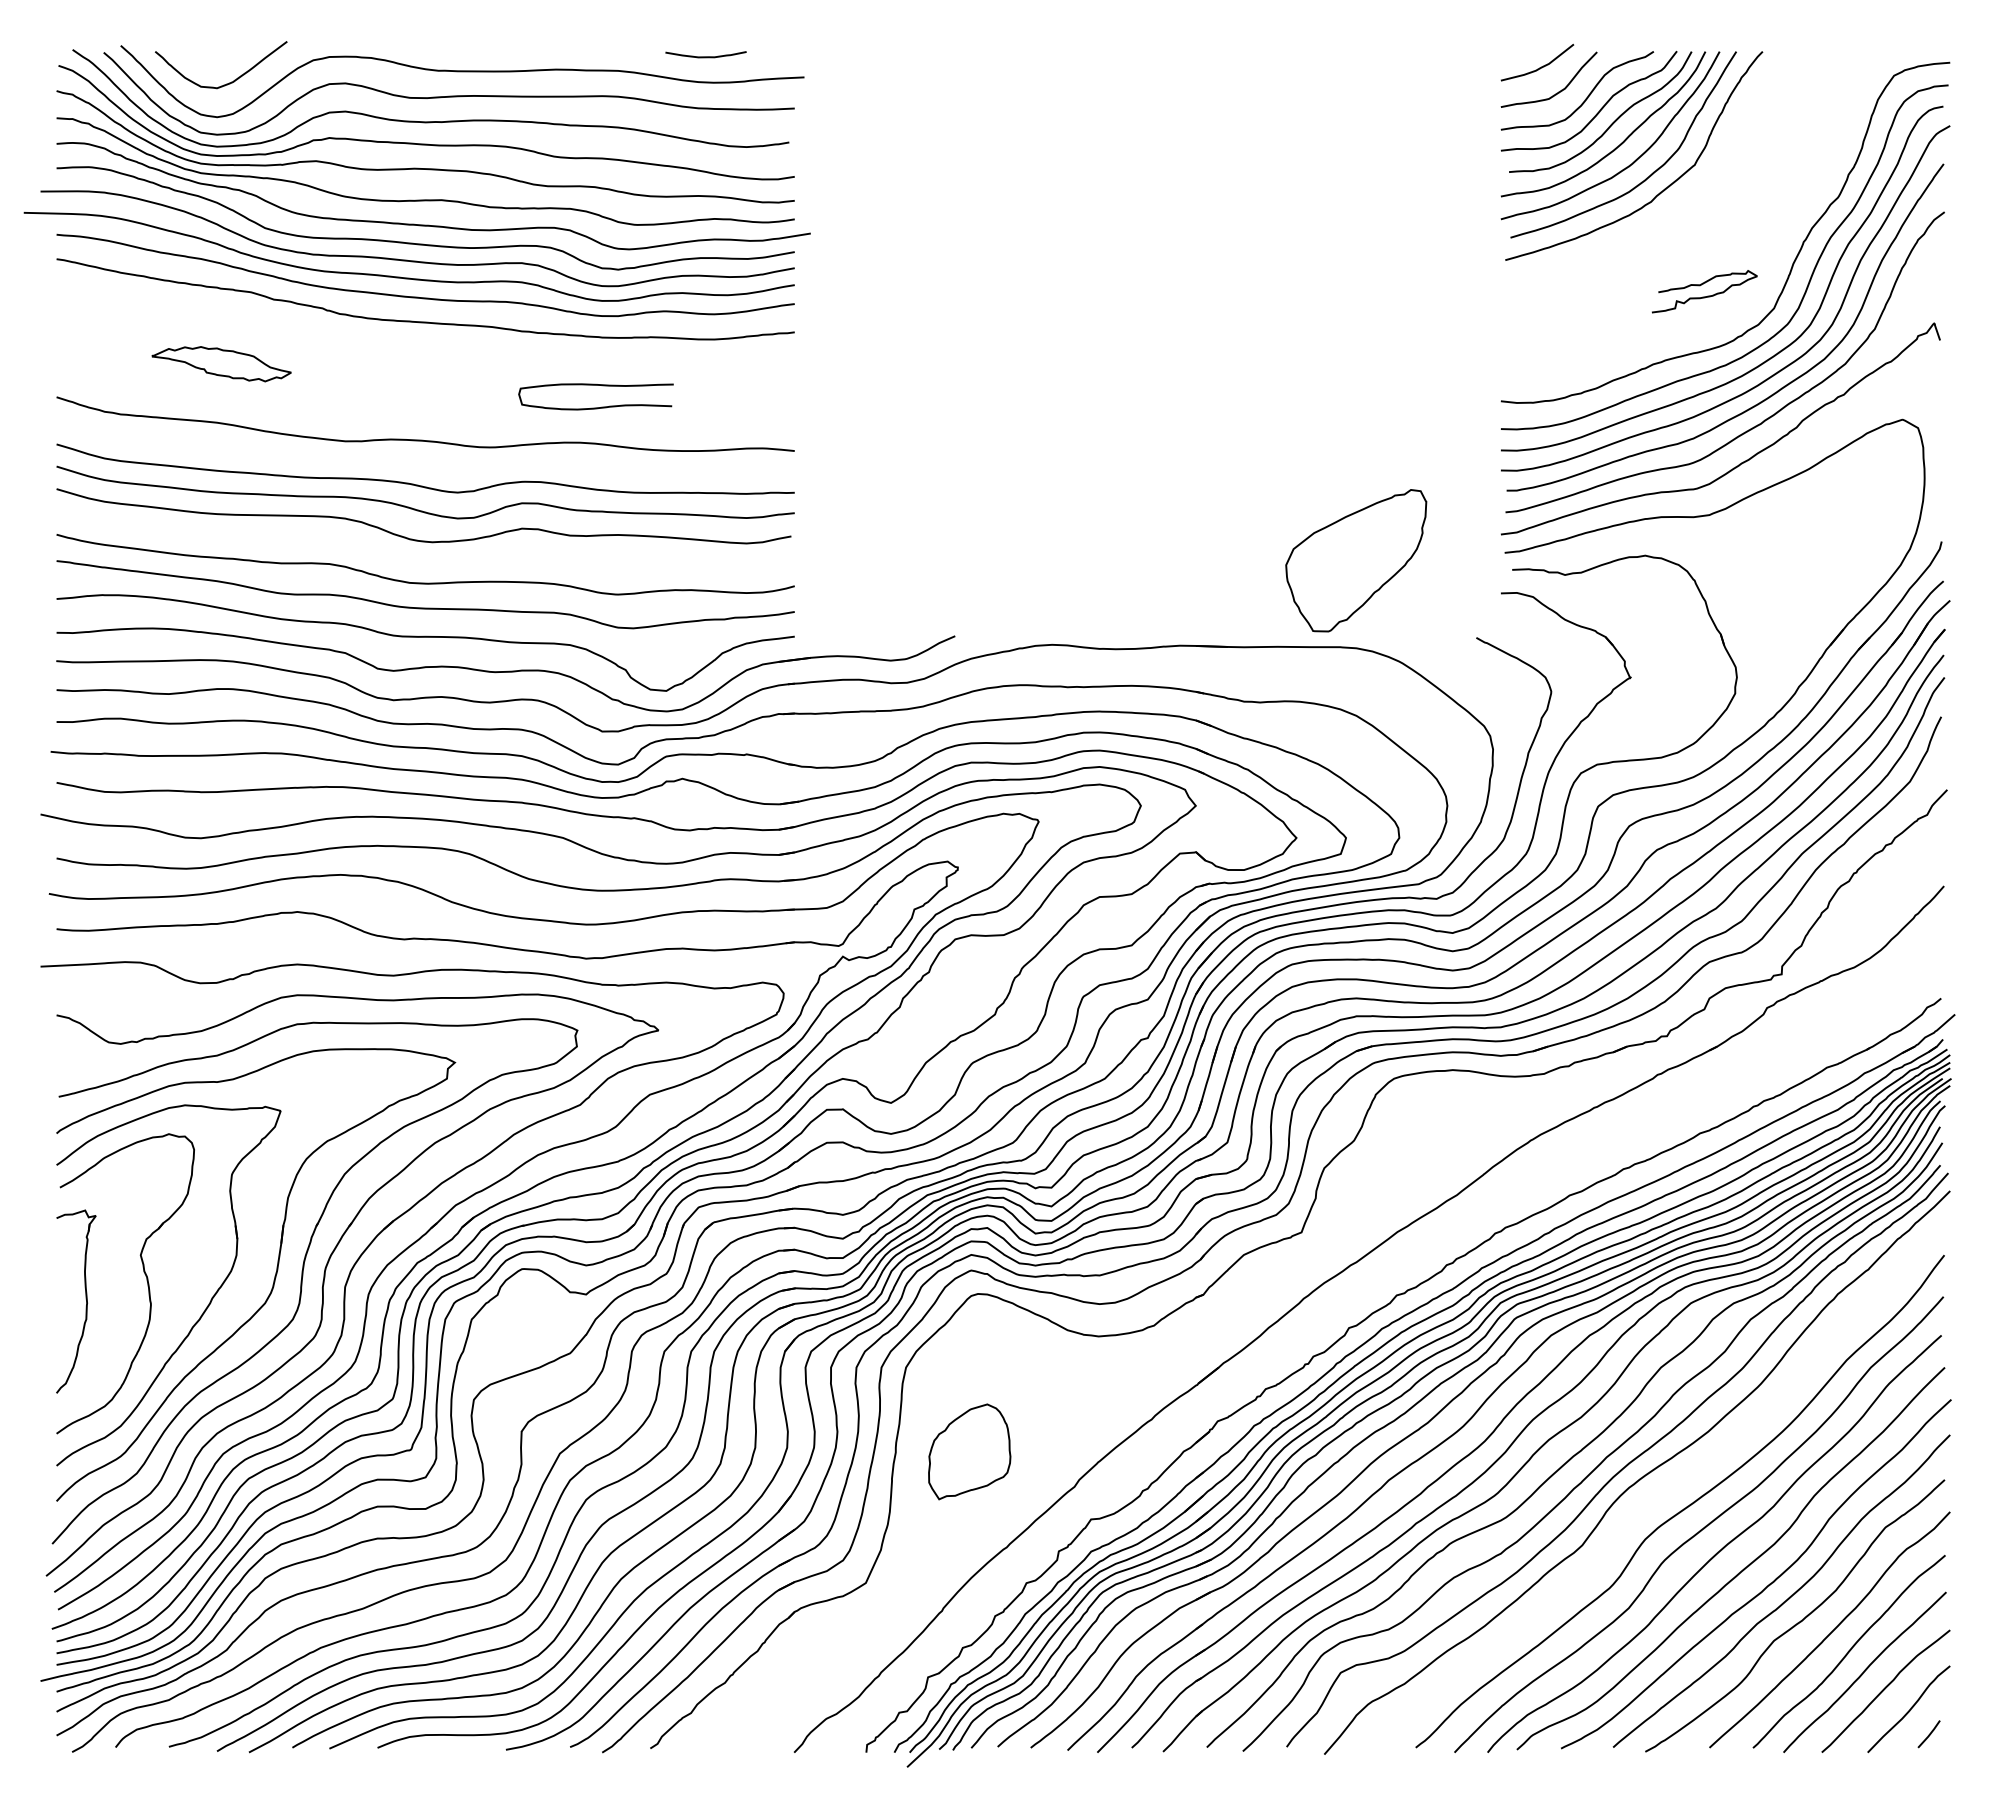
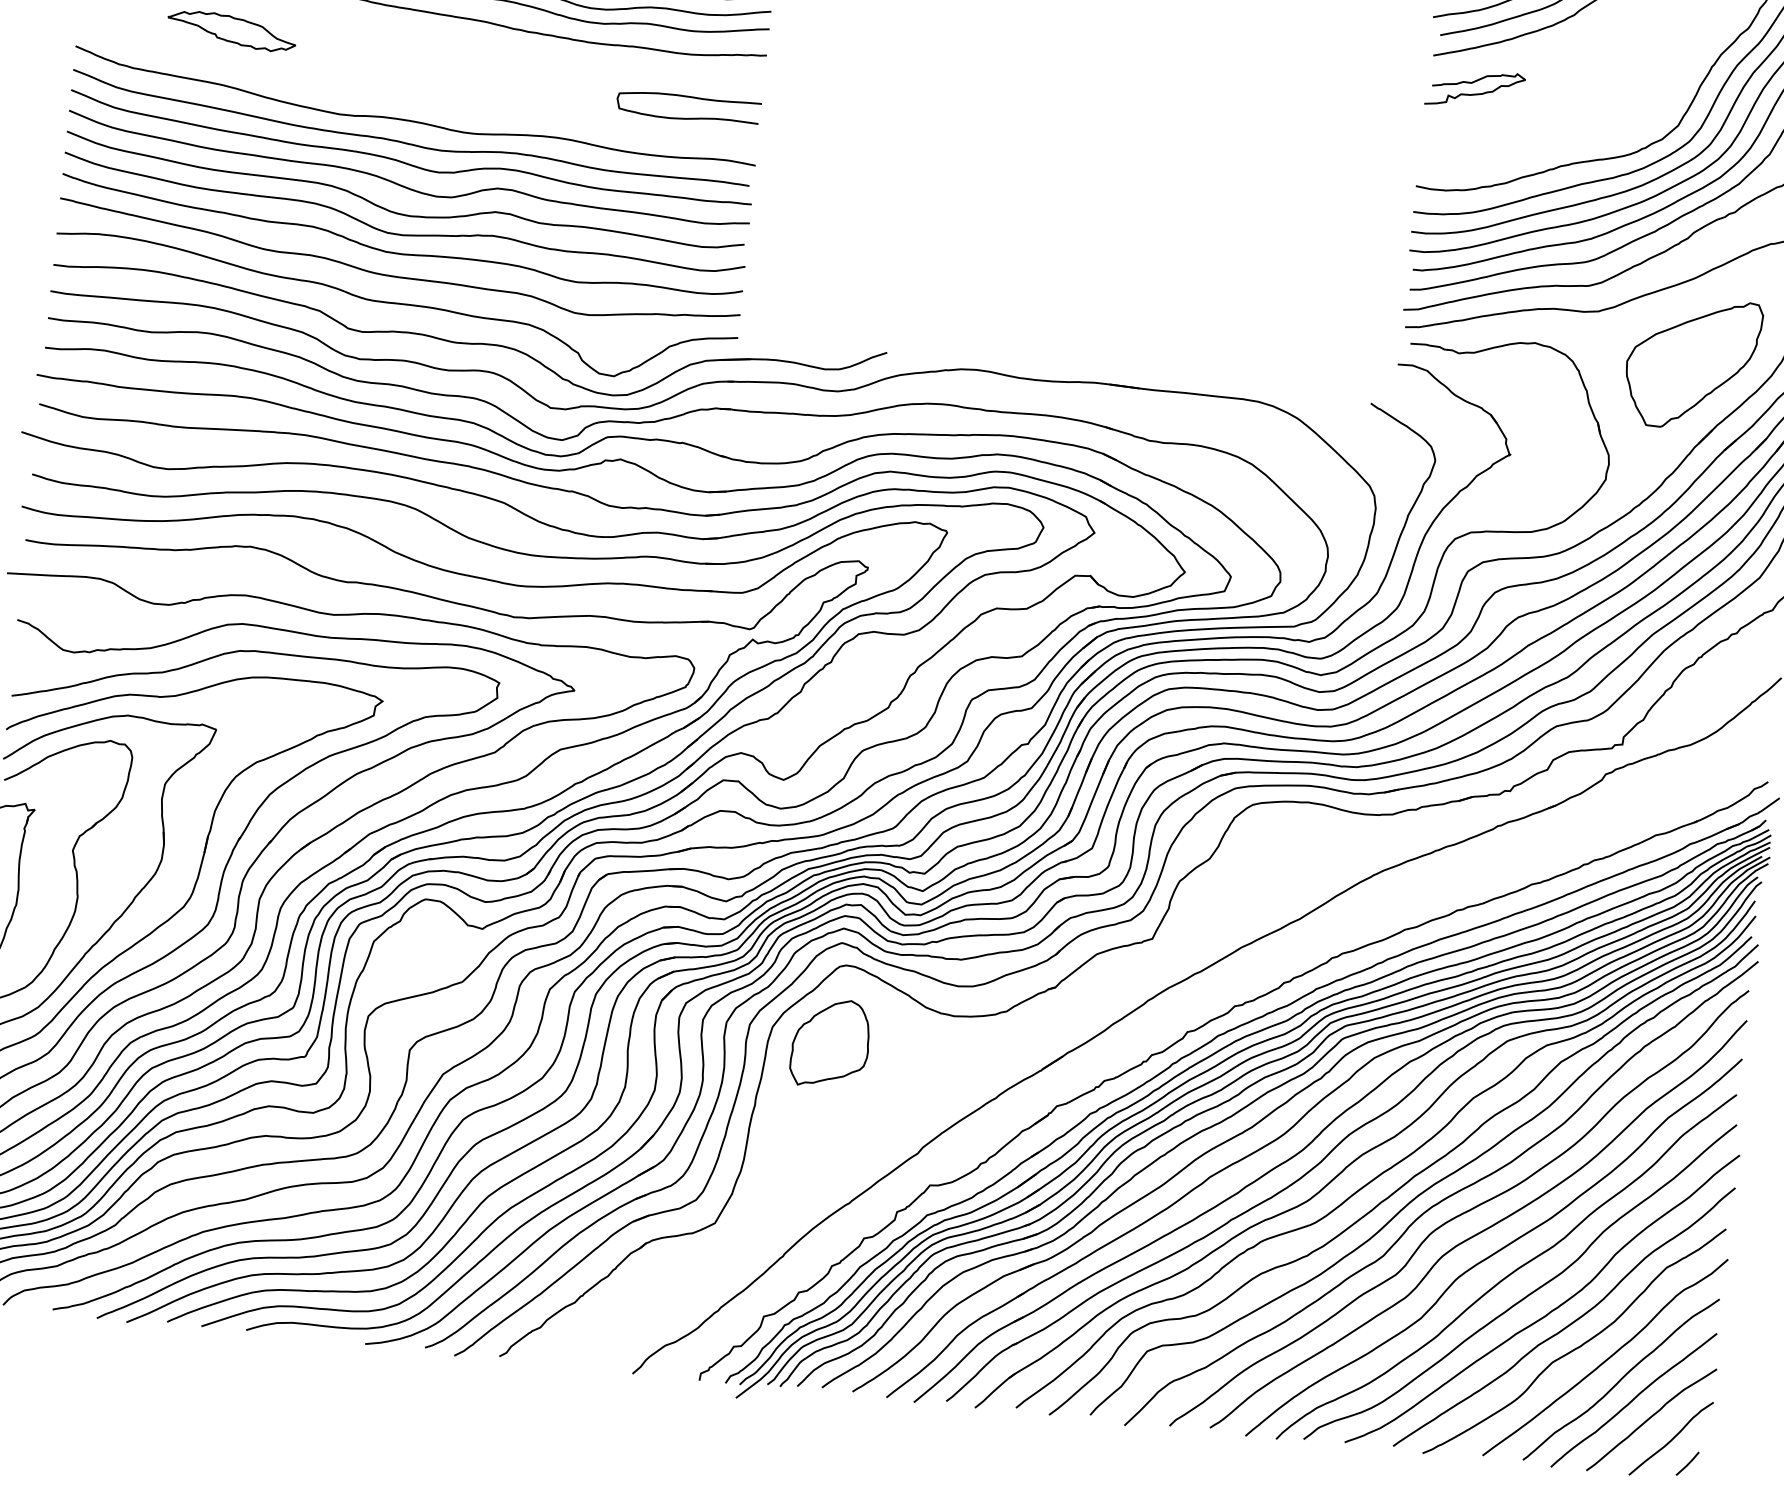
curve: (1707, 295) -> (1477, 93), moved
curve: (595, 385) -> (689, 97), moved
curve: (423, 464) -> (409, 143), added
part: (1356, 560) -> (1692, 363), moved
curve: (425, 562) -> (402, 234), added
part: (969, 1451) -> (830, 1043), moved
curve: (1660, 1491) -> (1461, 1213), added

